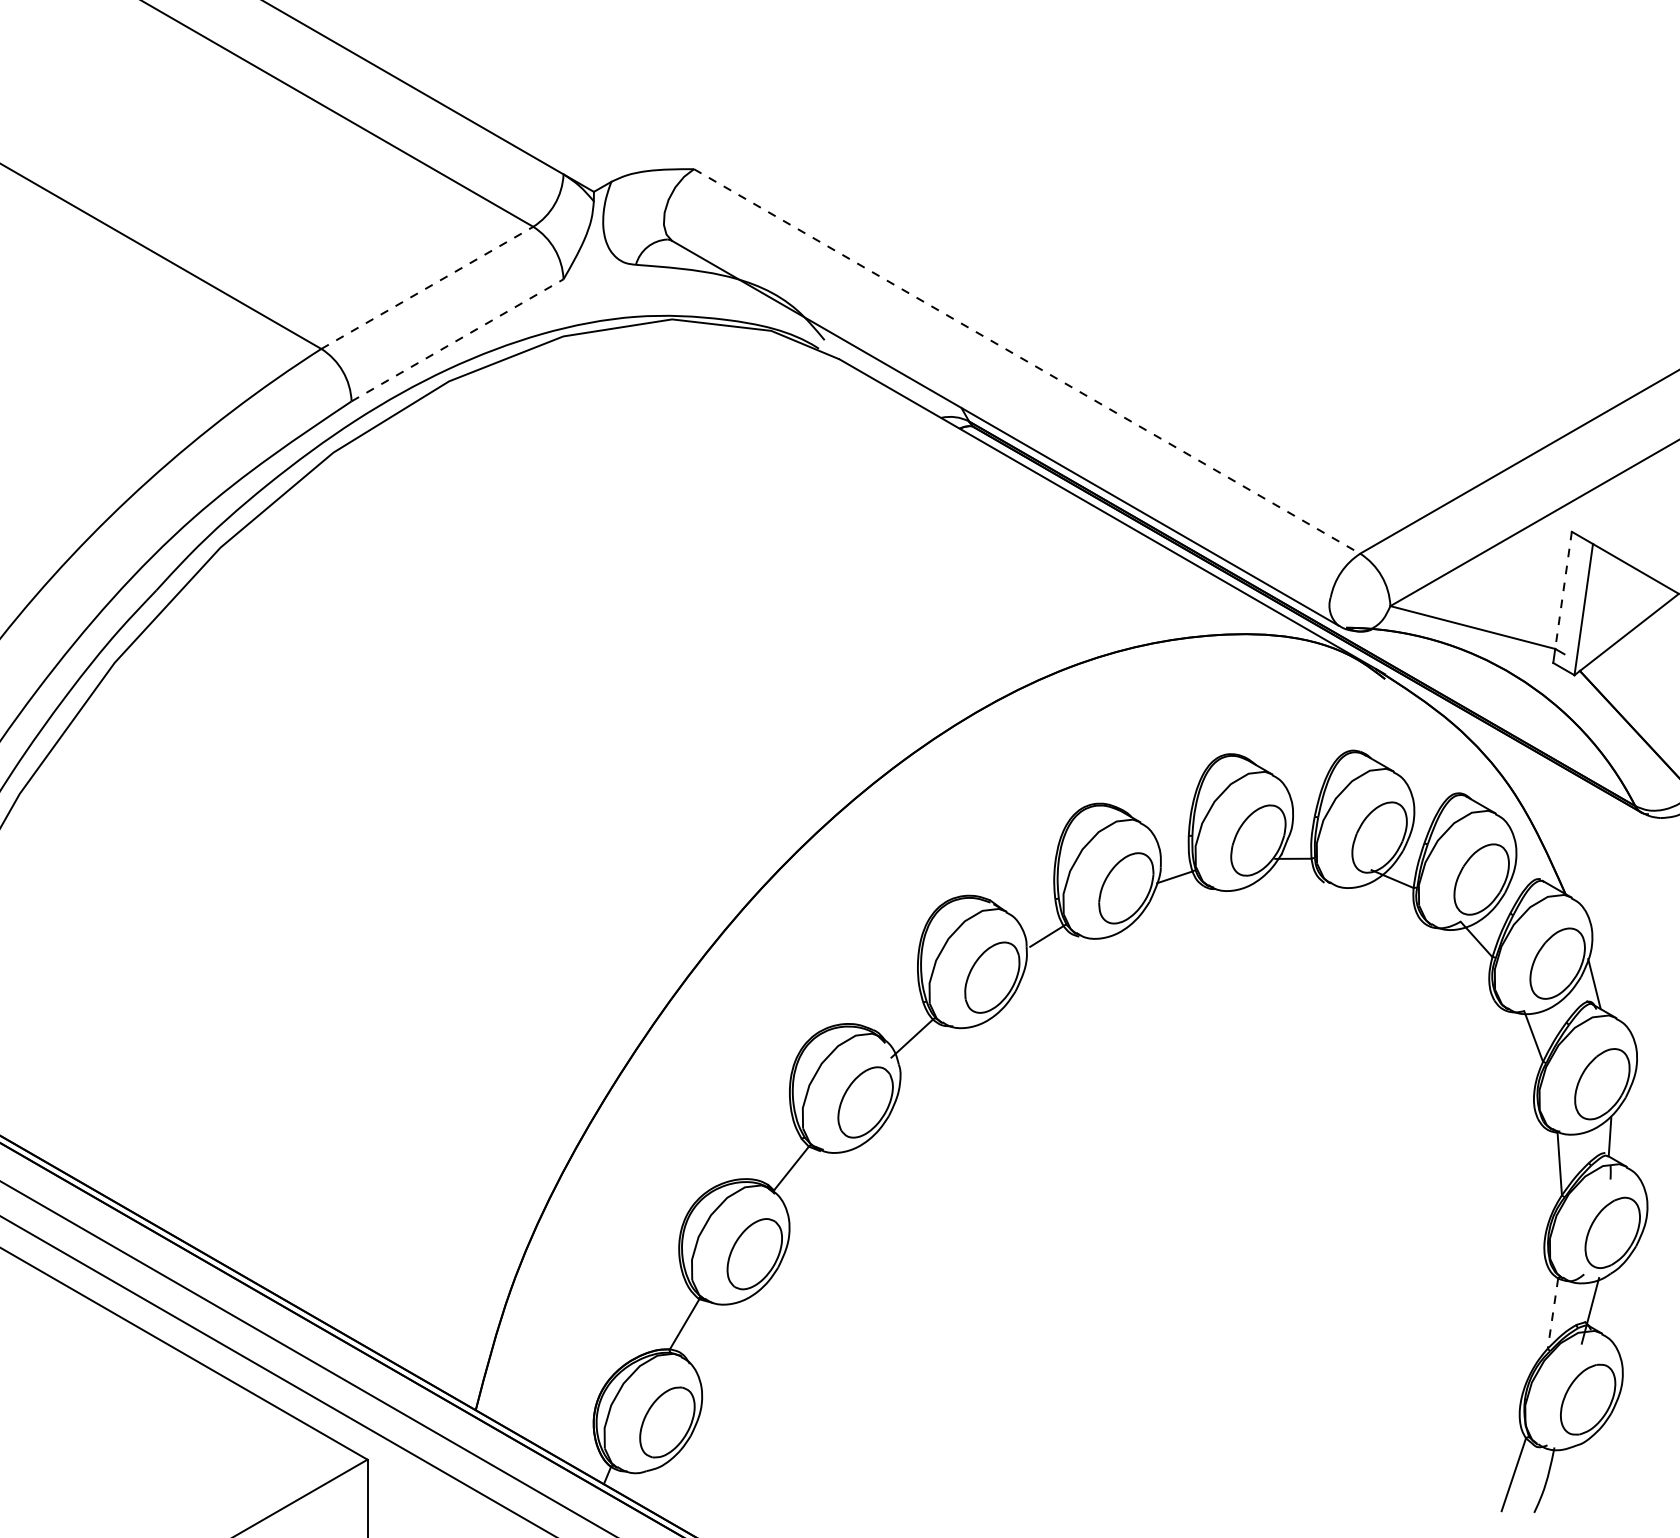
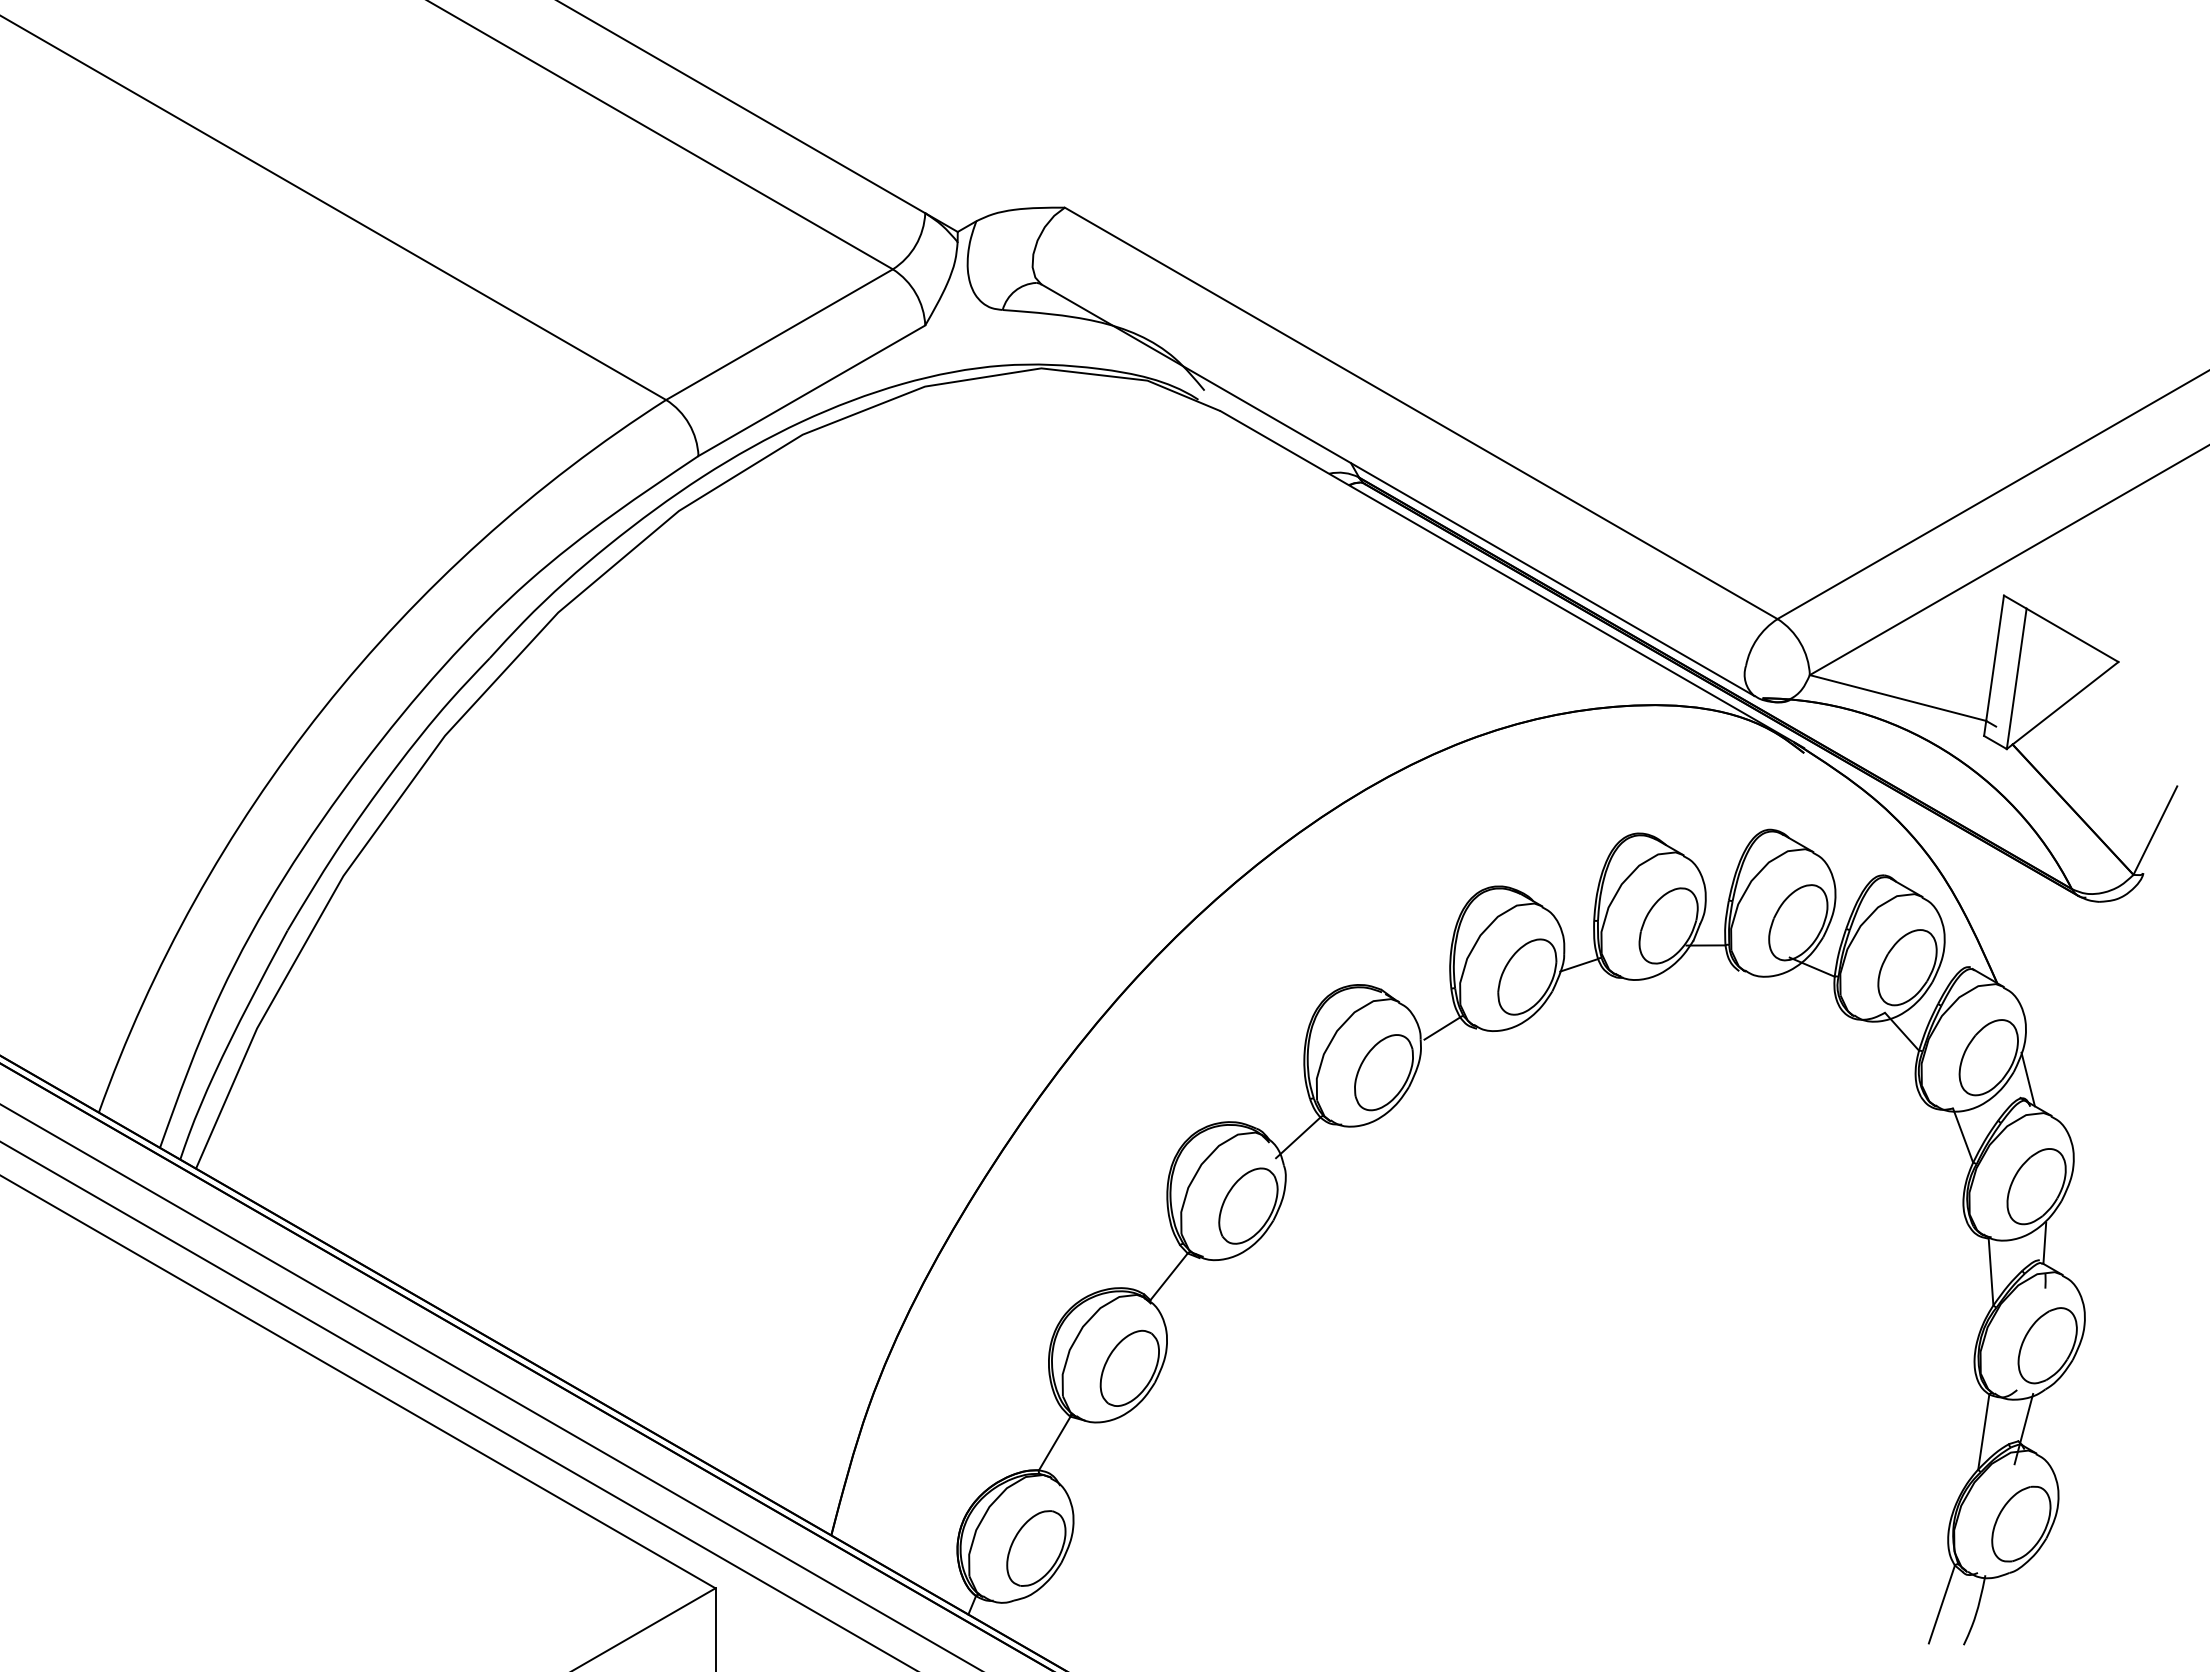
line: (427, 287) -> (779, 334), dashed -> solid
line: (457, 340) -> (811, 390), dashed -> solid
line: (1027, 361) -> (1421, 413), dashed -> solid
line: (1563, 590) -> (1995, 658), dashed -> solid
line: (1552, 1314) -> (1983, 1432), dashed -> solid

